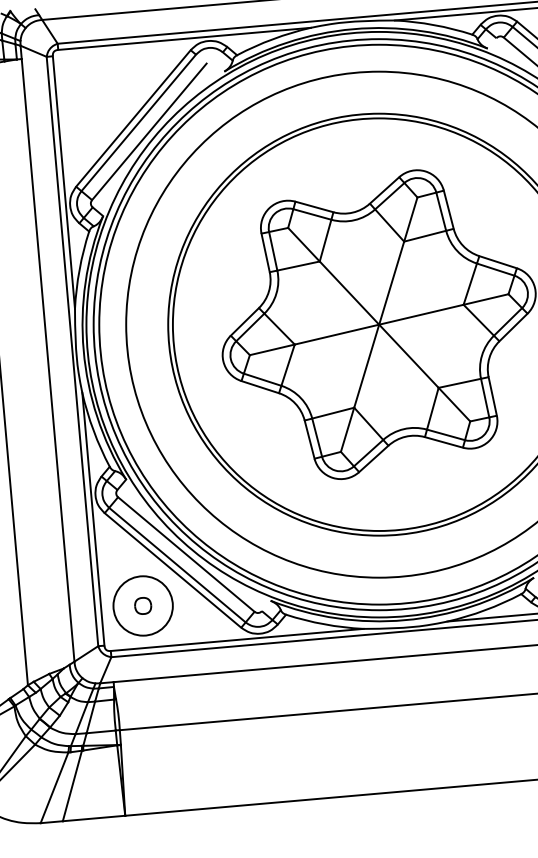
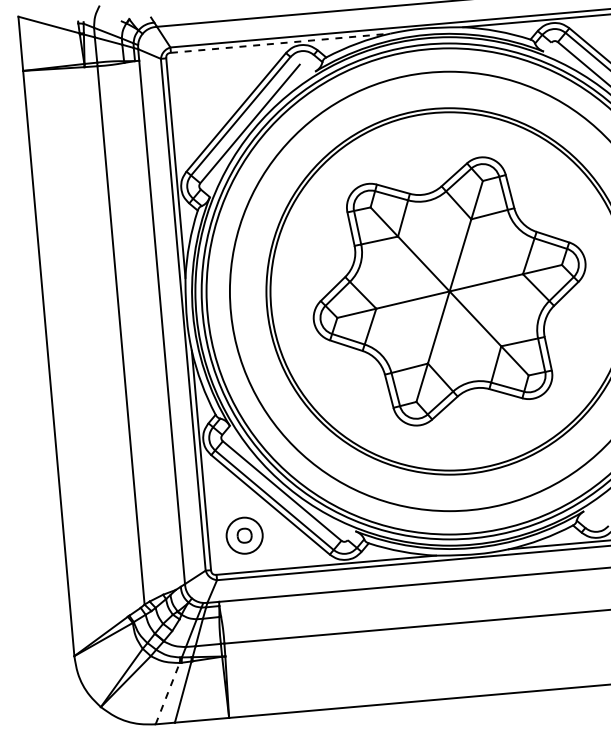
line: (185, 39) -> (281, 43), solid -> dashed
circle: (142, 605) -> (244, 535), size x0.7
line: (54, 787) -> (167, 693), solid -> dashed

